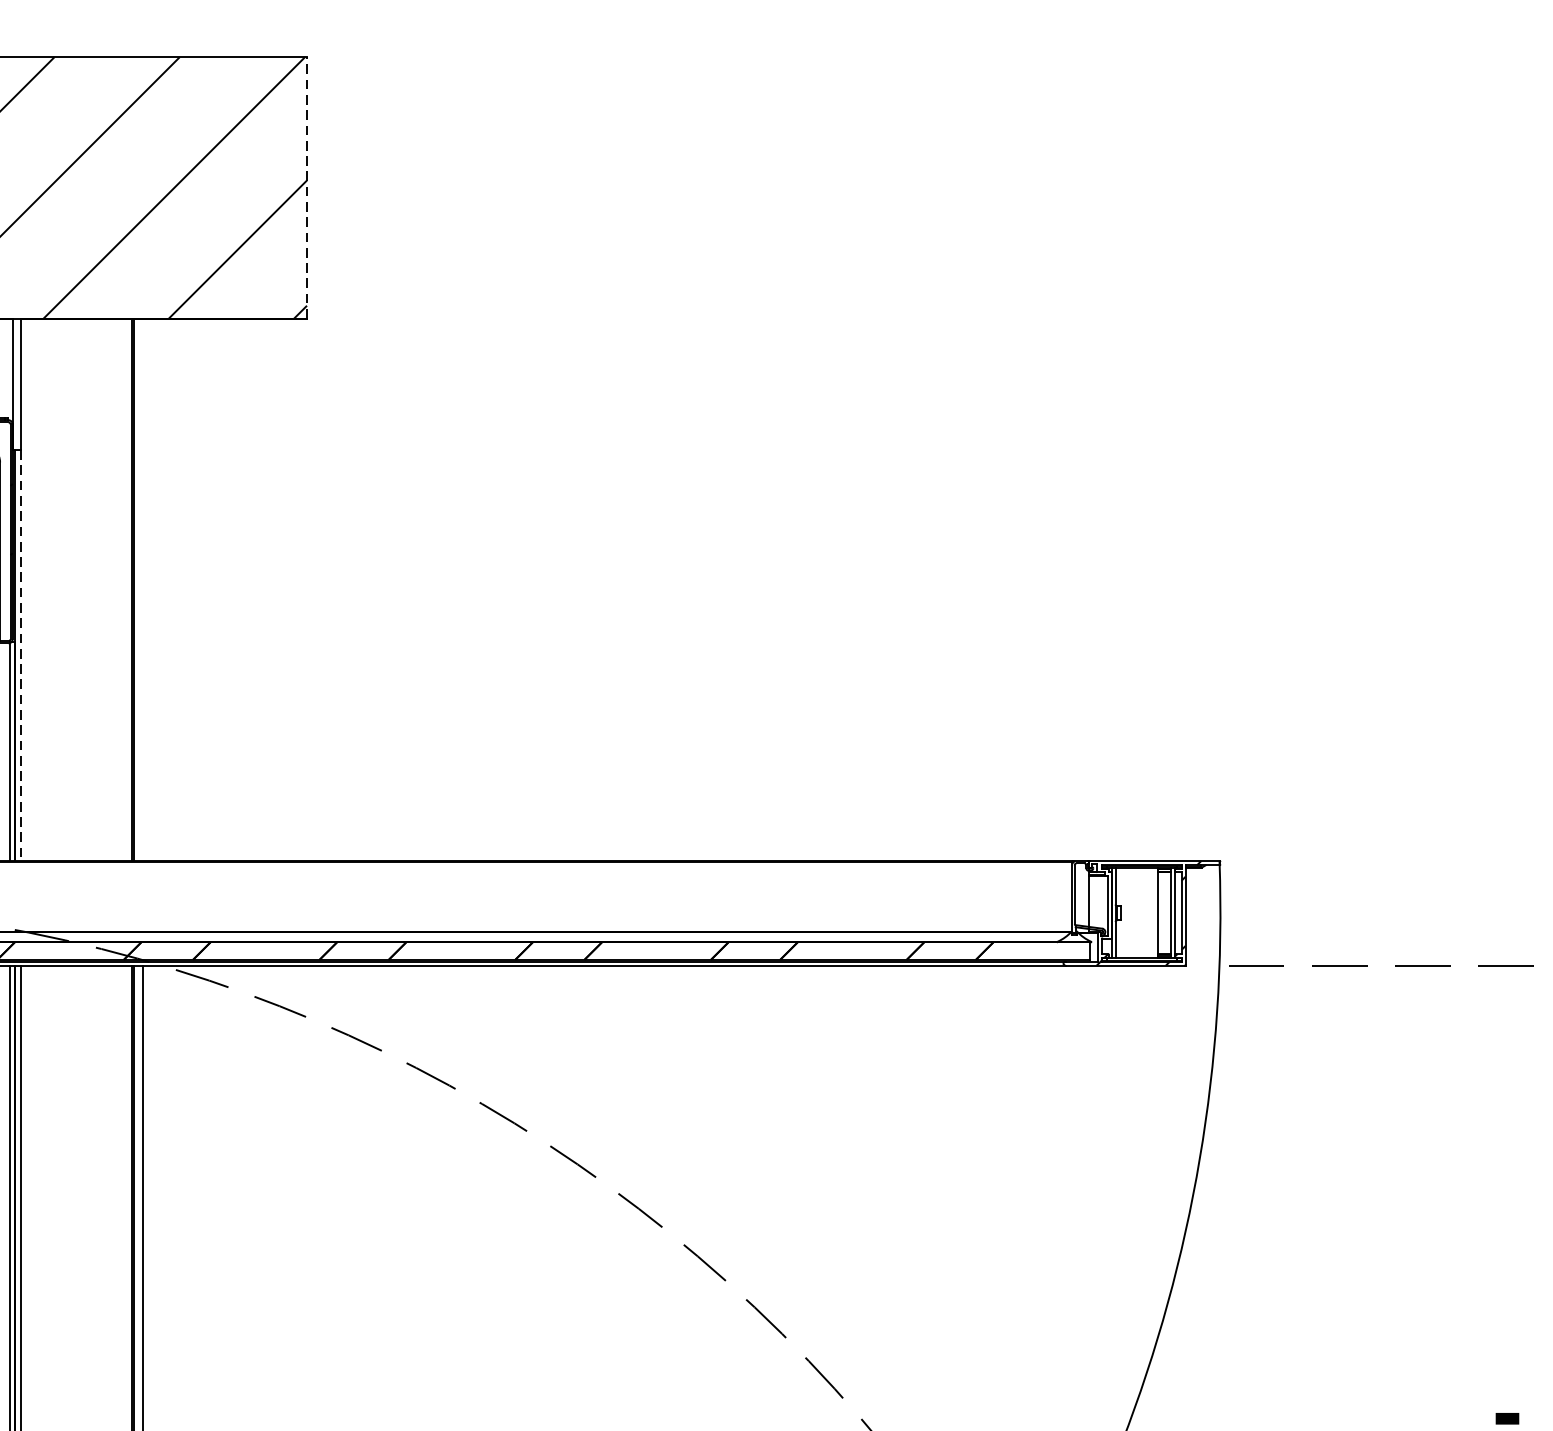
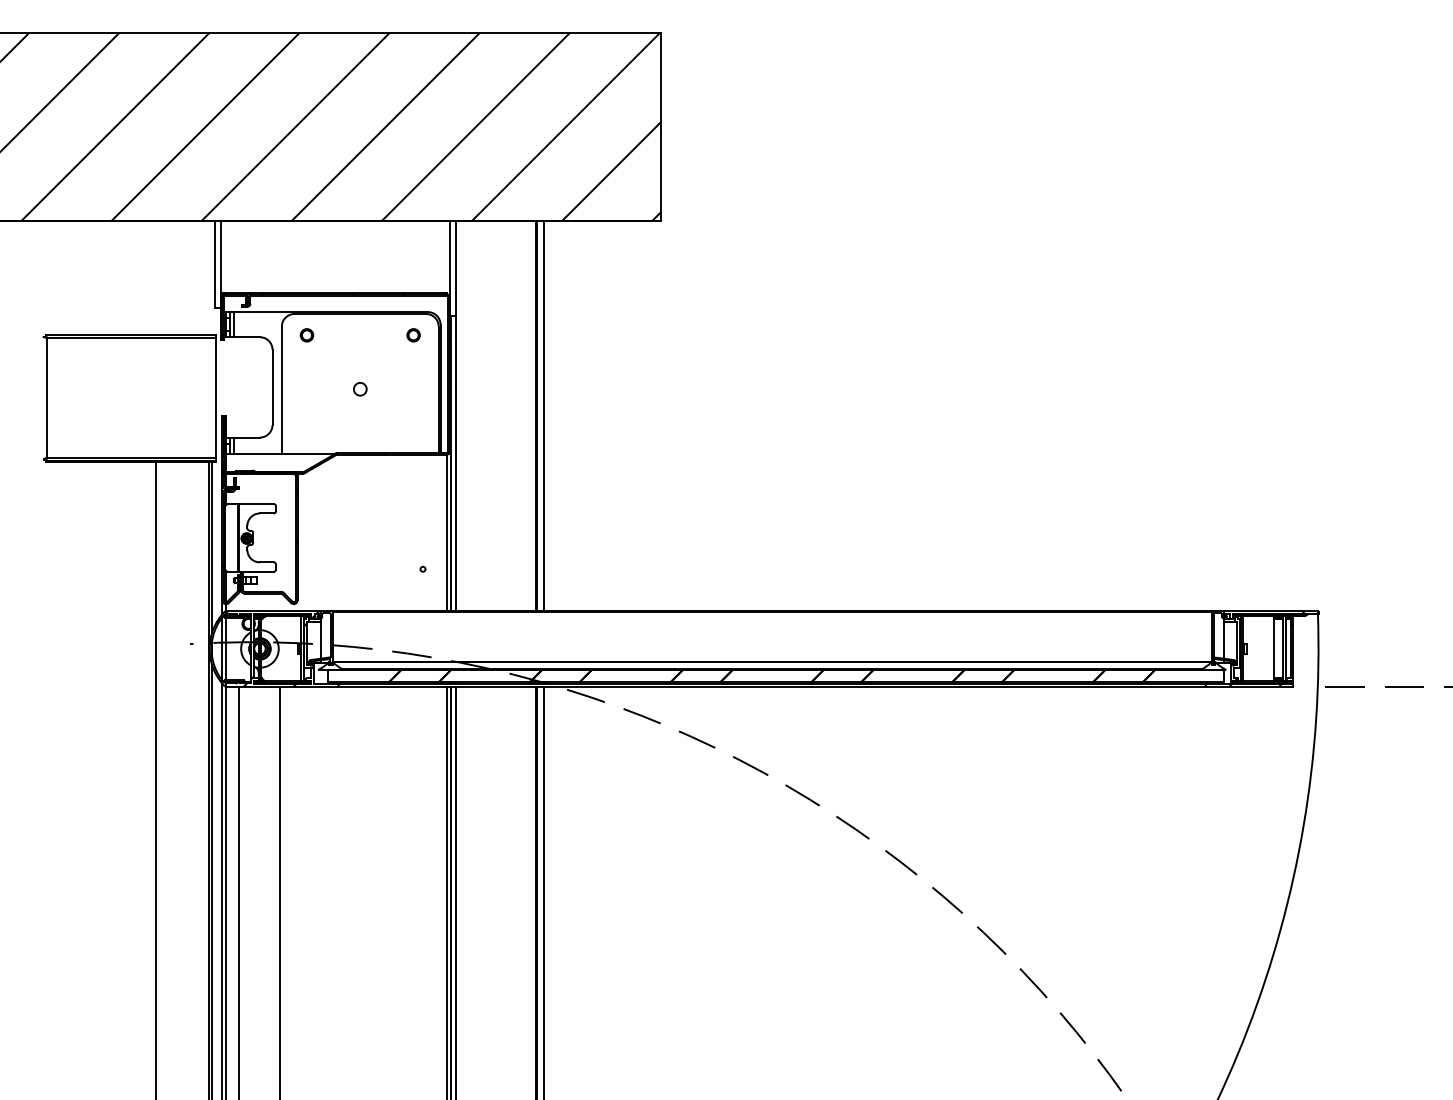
line: (307, 187) -> (661, 126), dashed -> solid
line: (143, 590) -> (543, 416), added
line: (20, 655) -> (455, 463), dashed -> solid

